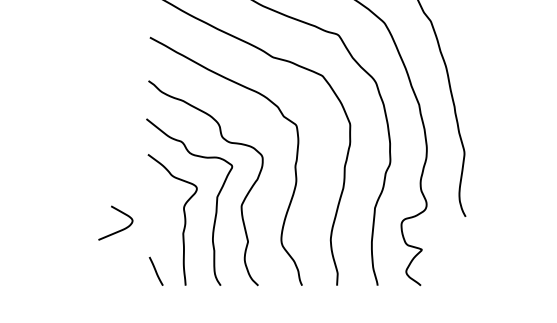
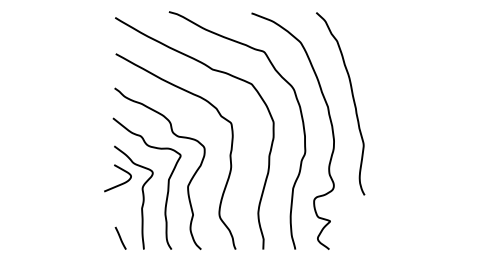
curve: (119, 229) -> (120, 183), moved

